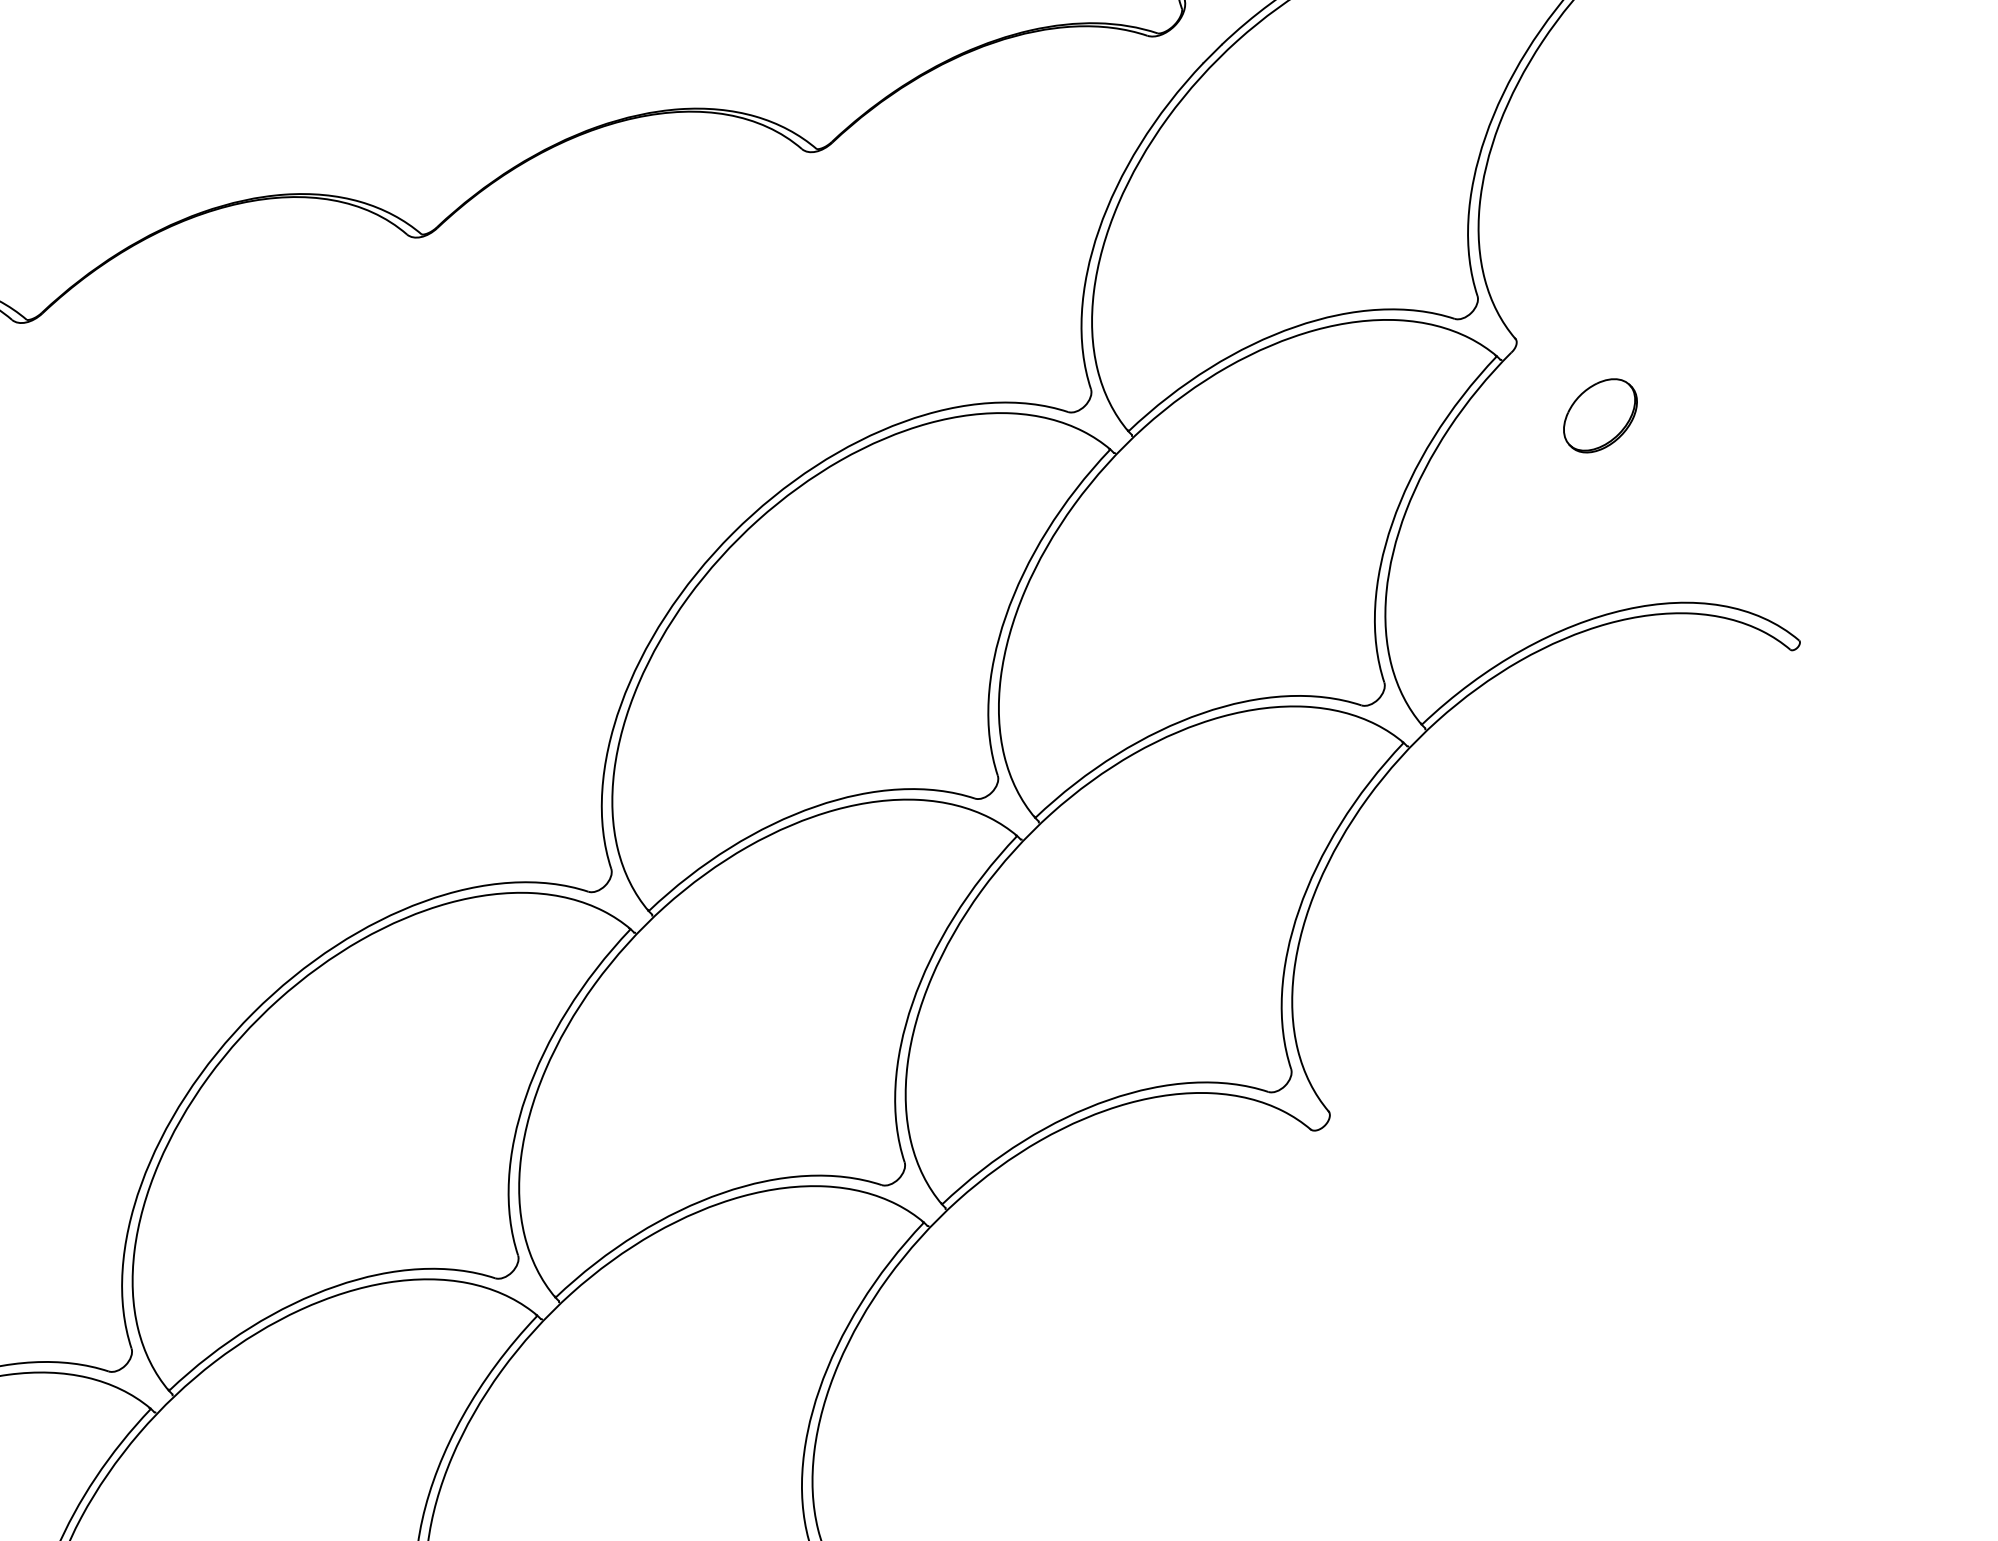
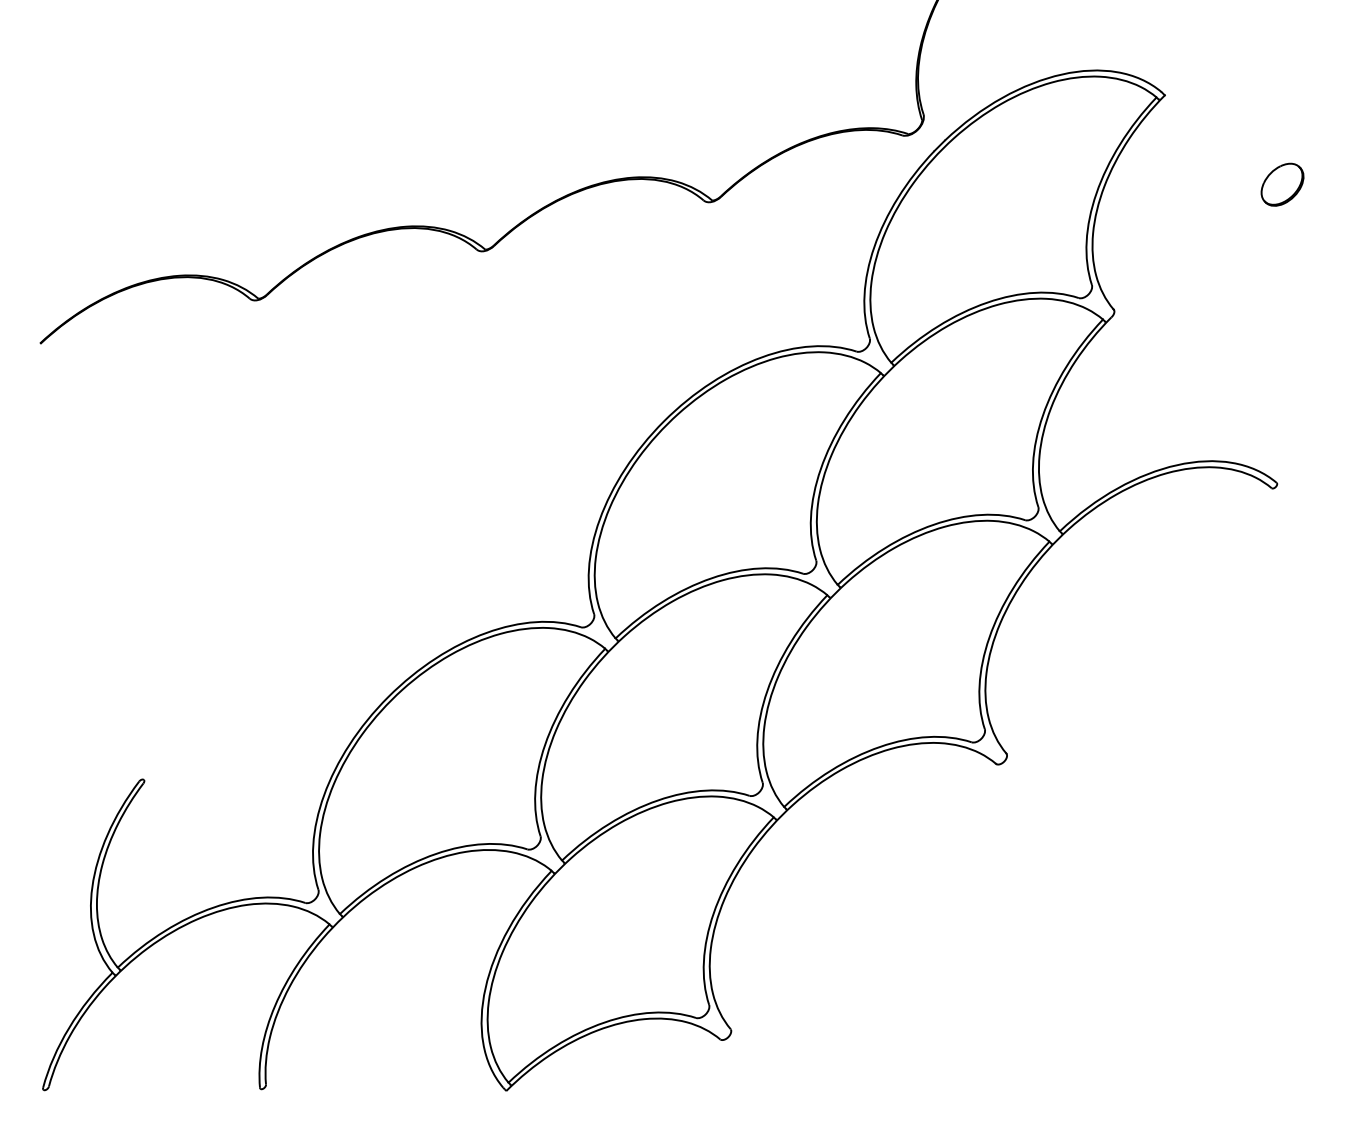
part: (1600, 415) -> (1282, 184), moved

